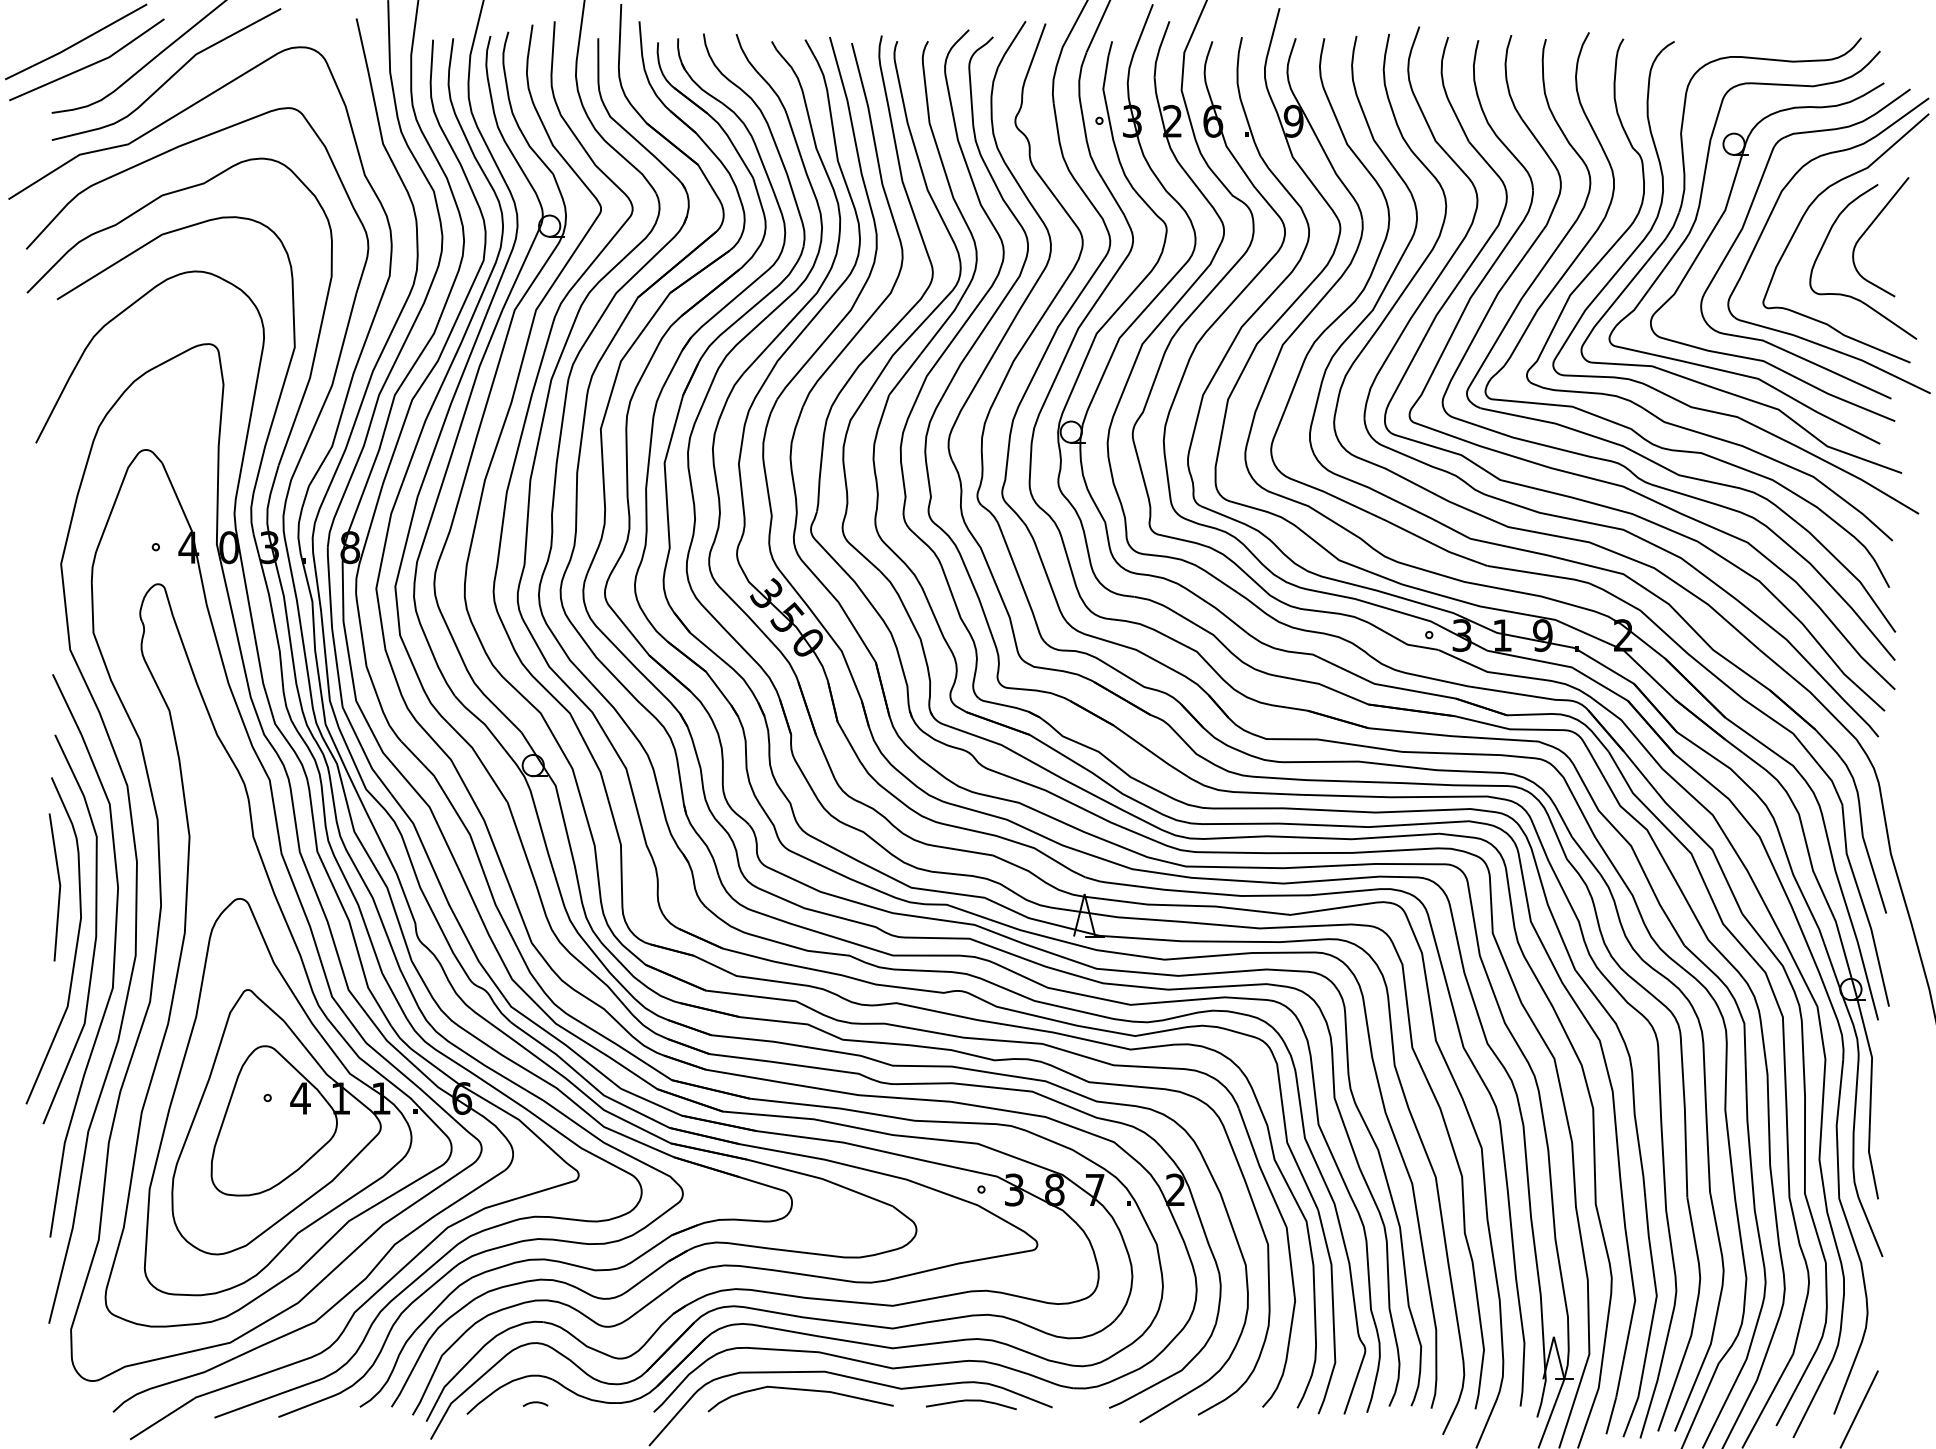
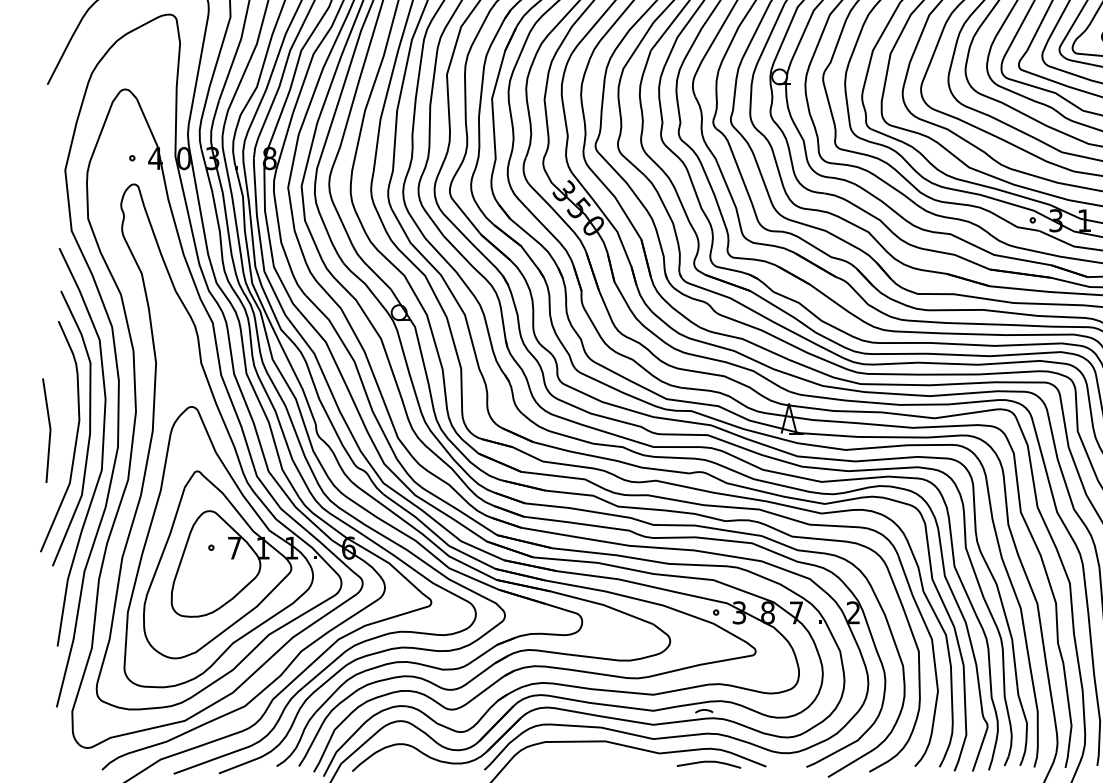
line: (59, 887) -> (49, 430), moved
text: (300, 1098) -> (234, 548), 4 -> 7
curve: (800, 1390) -> (588, 754), removed
curve: (535, 1403) -> (704, 710), moved

